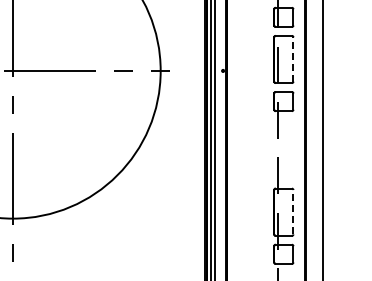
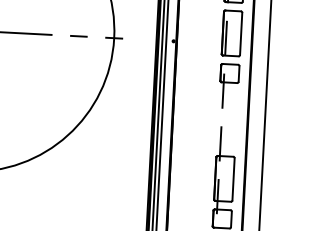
line: (293, 59) -> (241, 33), dashed -> solid
line: (293, 211) -> (233, 178), dashed -> solid

